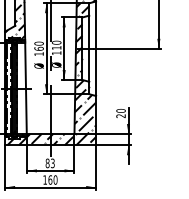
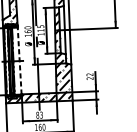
text: (56, 42) -> (40, 26), 110 -> 115
line: (26, 88) -> (20, 61), solid -> dashed
text: (120, 110) -> (89, 74), 20 -> 22

